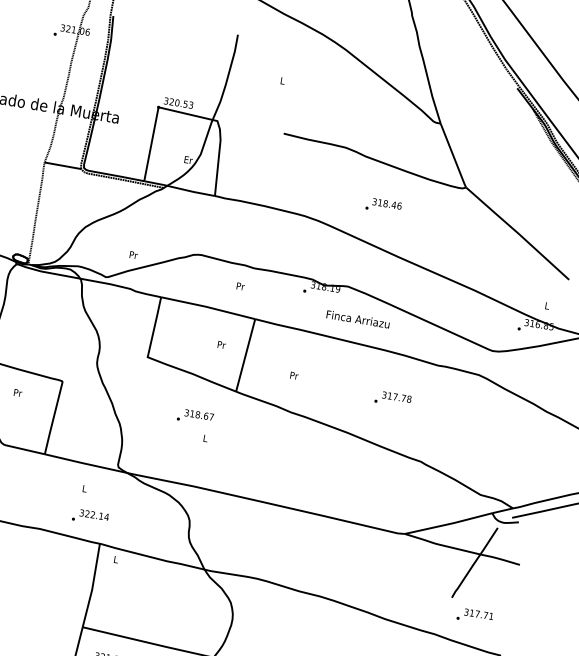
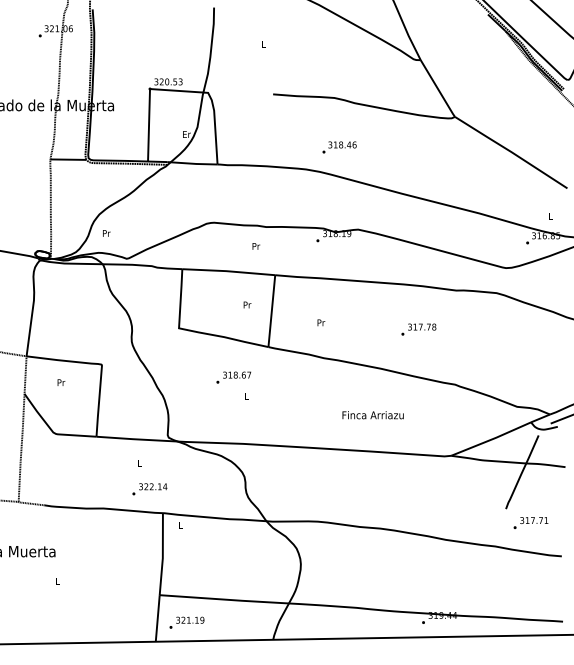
text: (383, 206) -> (339, 147), moved
text: (133, 255) -> (106, 233), moved
text: (357, 319) -> (372, 415), moved

